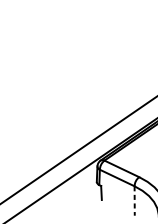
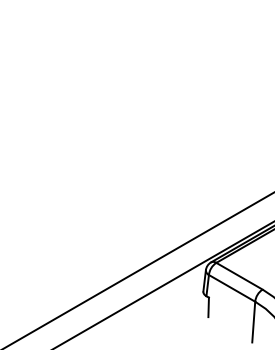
line: (134, 201) -> (253, 322), dashed -> solid

